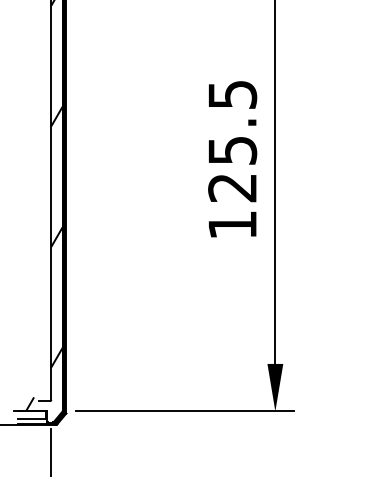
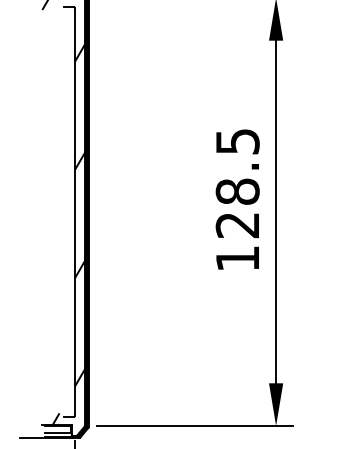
text: (232, 150) -> (237, 191), 125.5 -> 128.5

